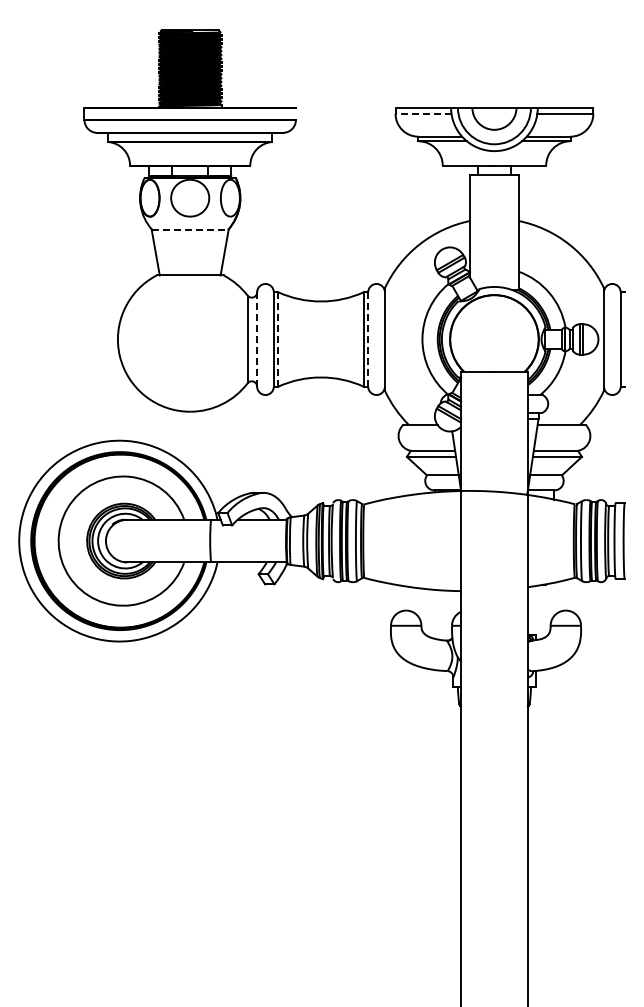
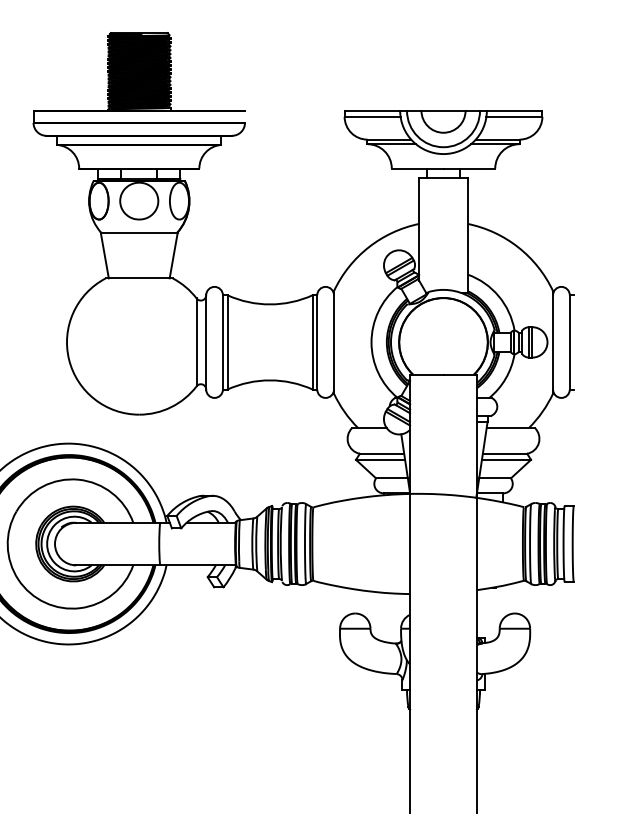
line: (423, 113) -> (372, 116), dashed -> solid
line: (190, 229) -> (139, 232), dashed -> solid
line: (257, 338) -> (206, 341), dashed -> solid
line: (278, 338) -> (227, 341), dashed -> solid
line: (368, 338) -> (317, 341), dashed -> solid

